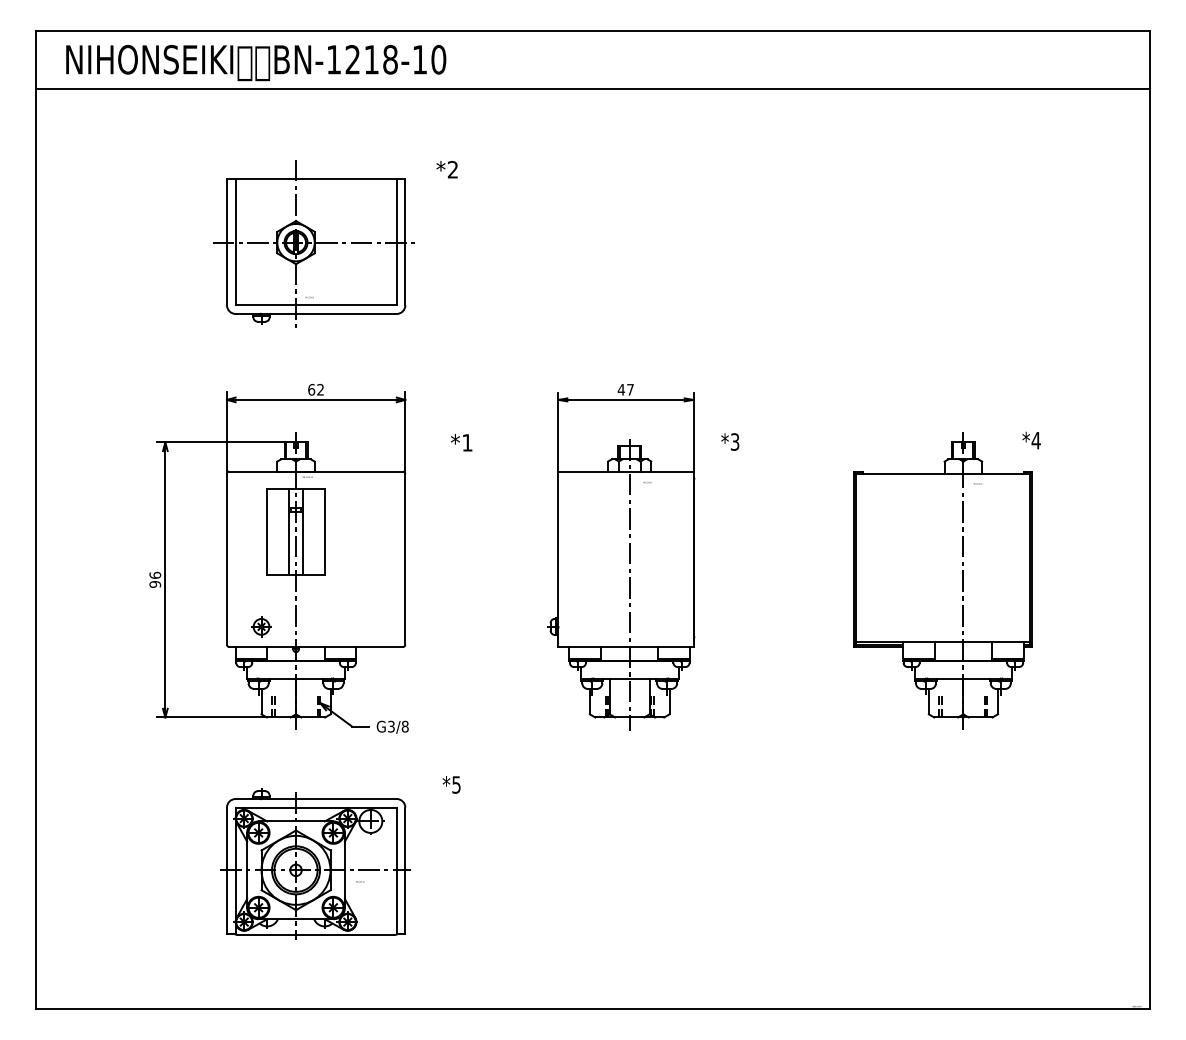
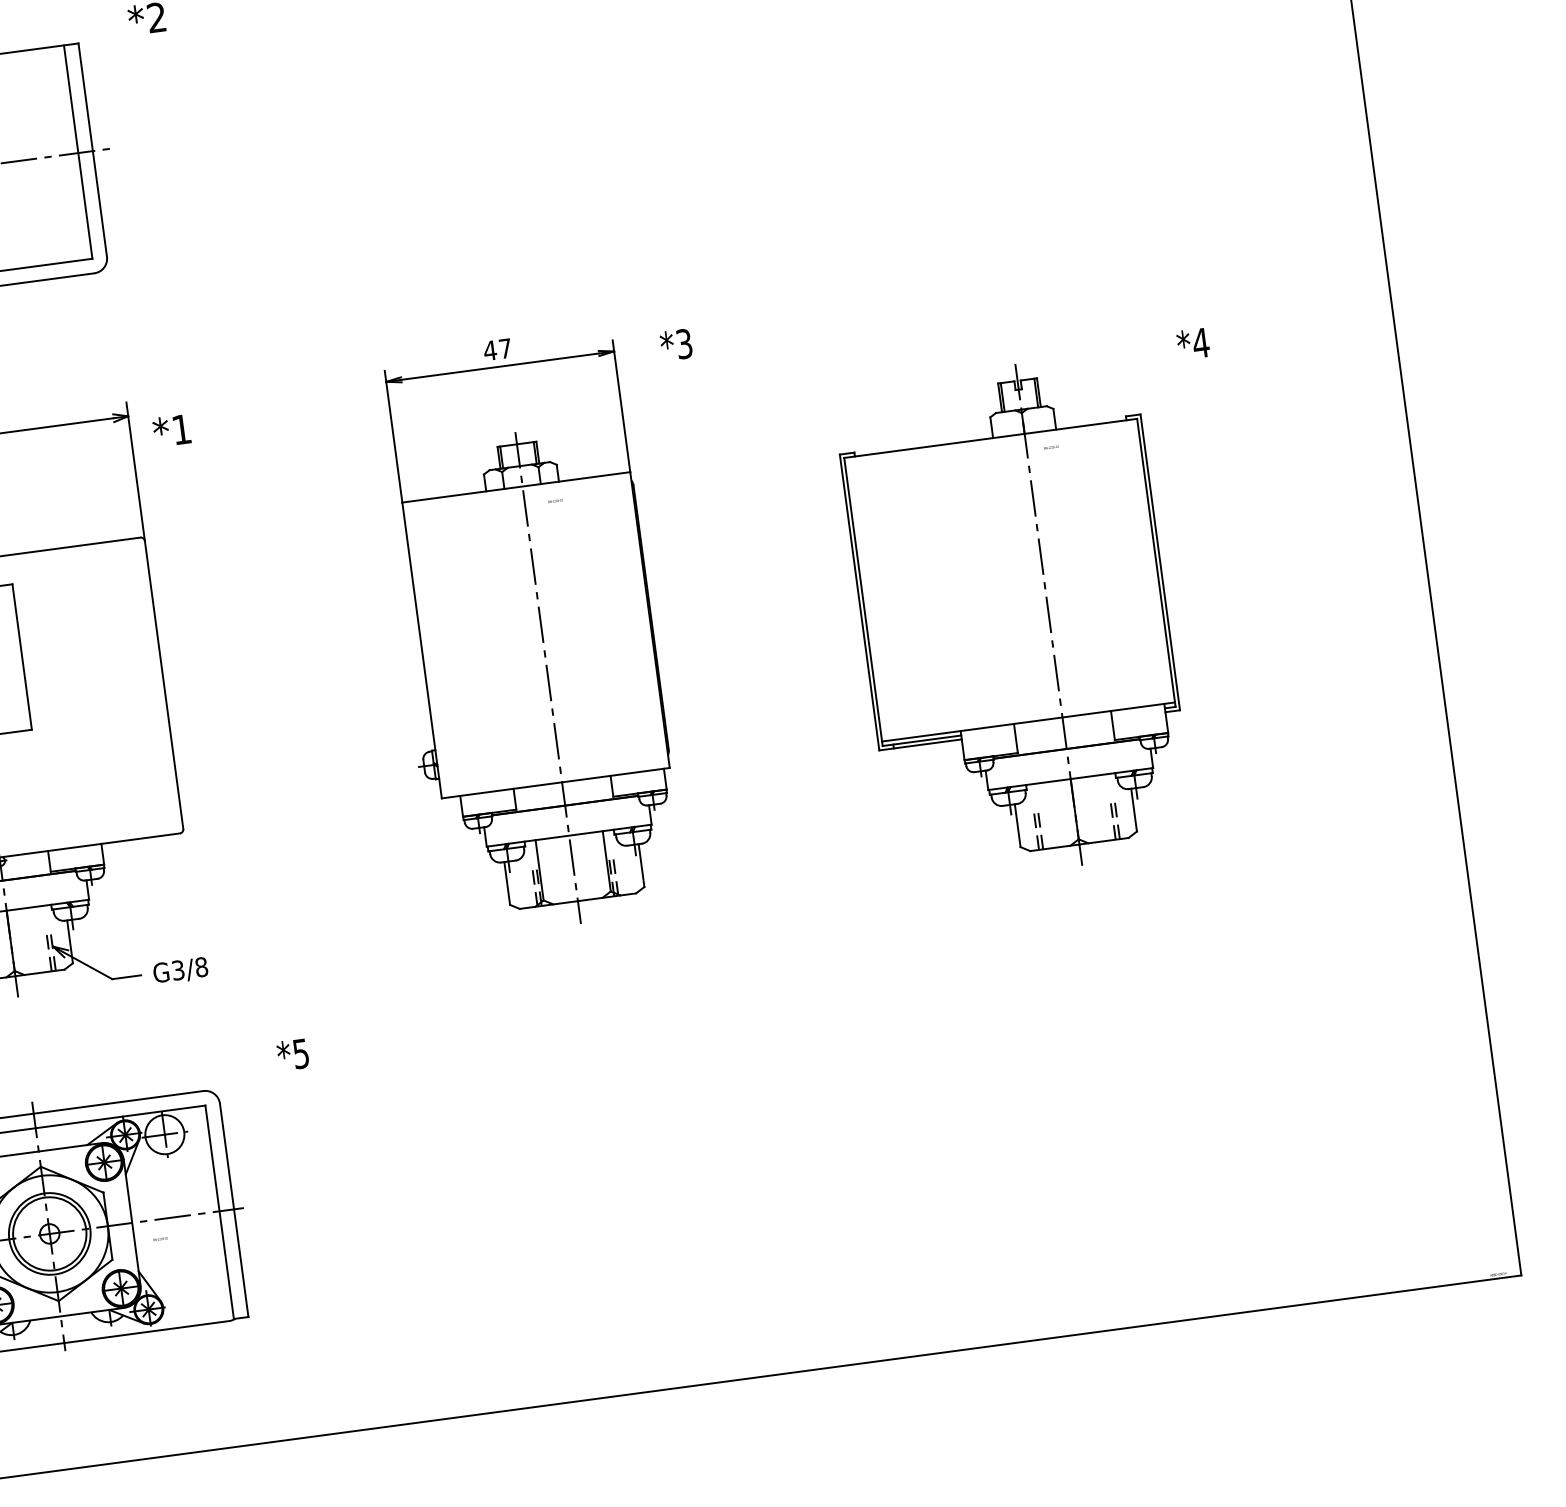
text: (730, 441) -> (676, 344), moved
text: (461, 442) -> (171, 430), moved
part: (942, 580) -> (1013, 618), moved

